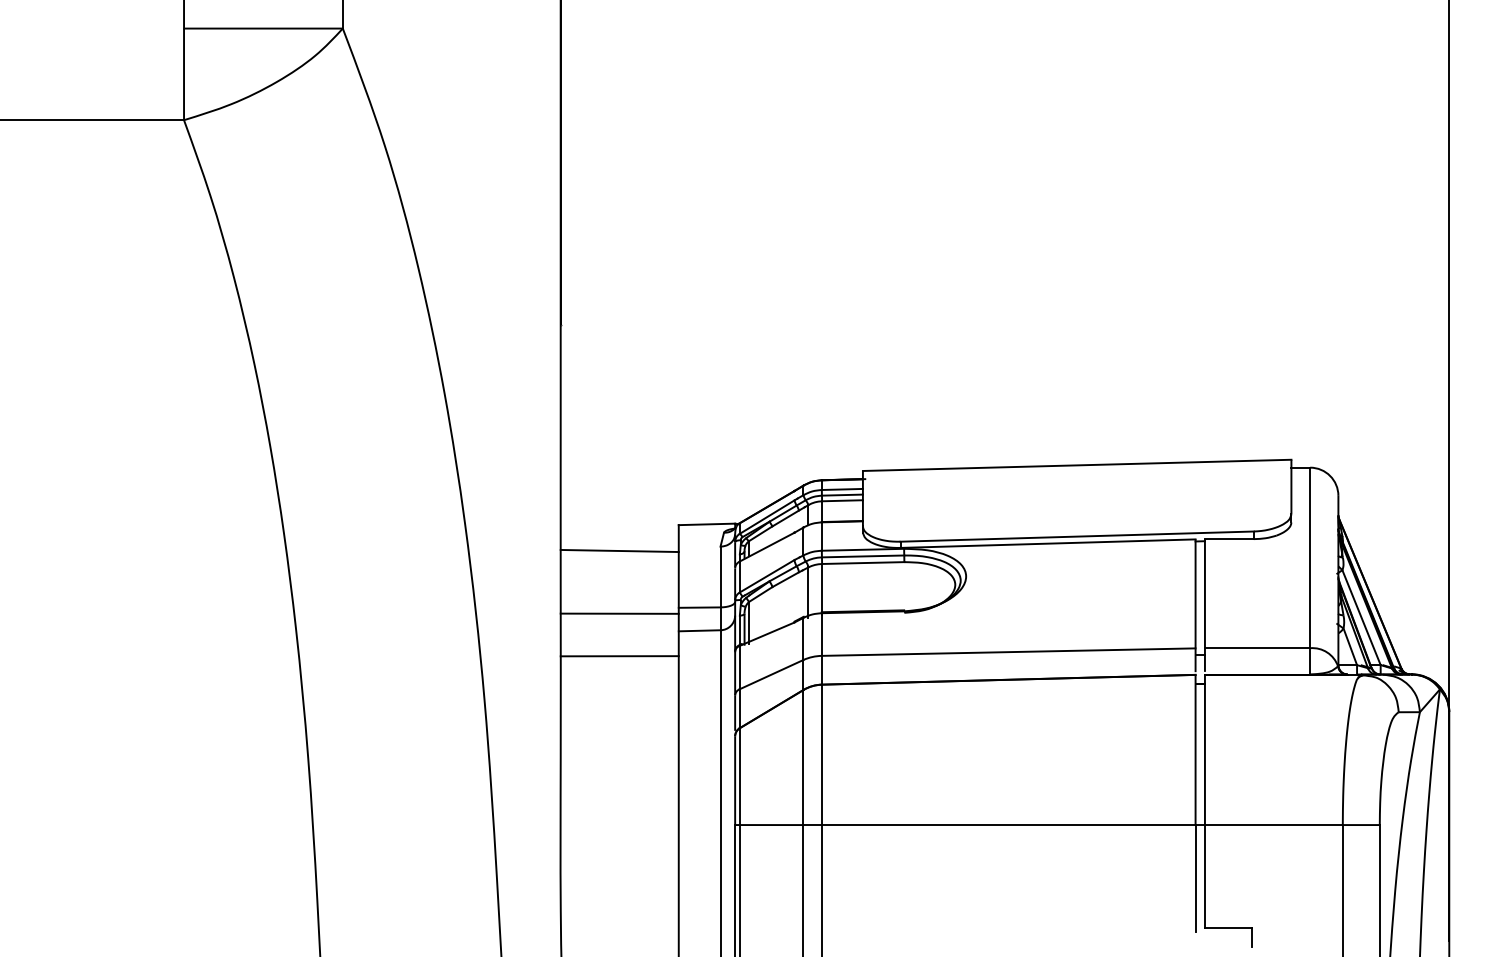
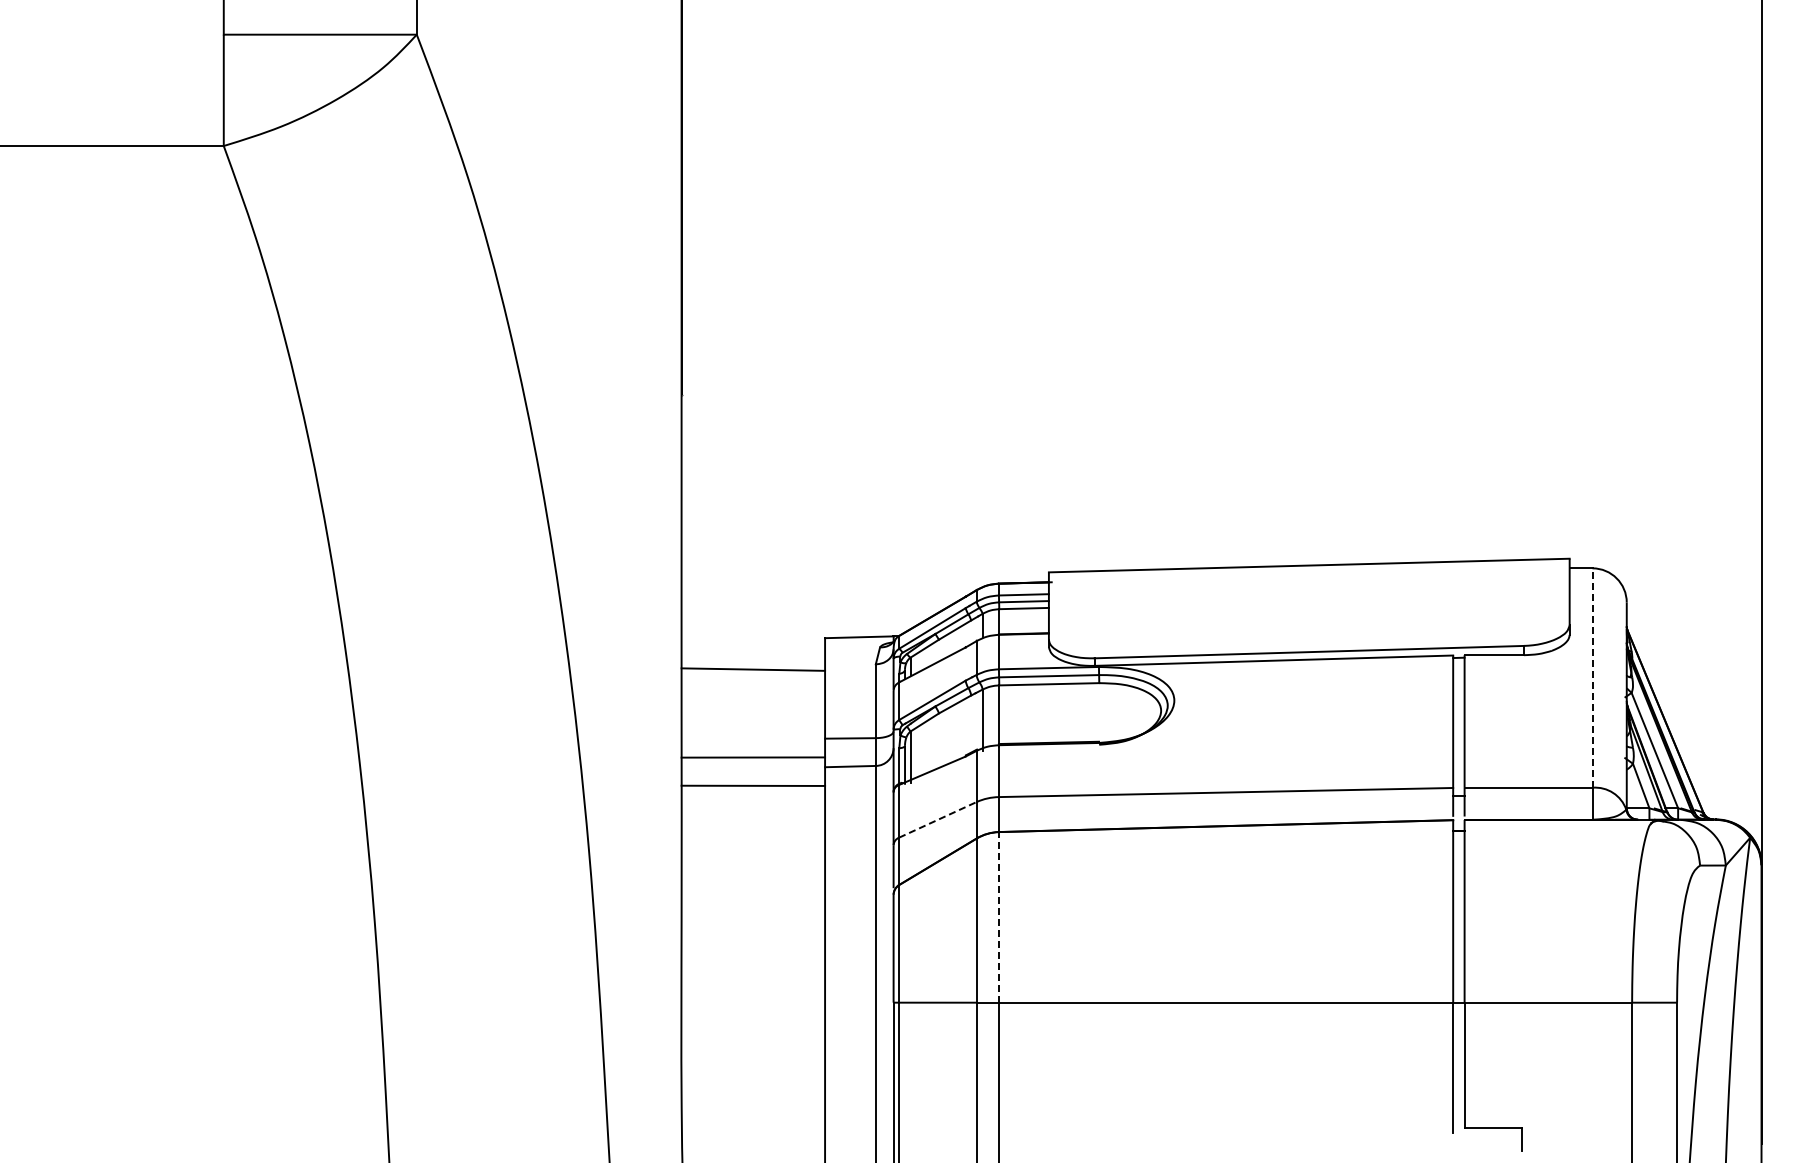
line: (1310, 558) -> (1592, 678), solid -> dashed
line: (619, 613) -> (753, 785), moved
line: (619, 656) -> (753, 757), moved
line: (771, 674) -> (937, 819), solid -> dashed
line: (821, 754) -> (998, 916), solid -> dashed

